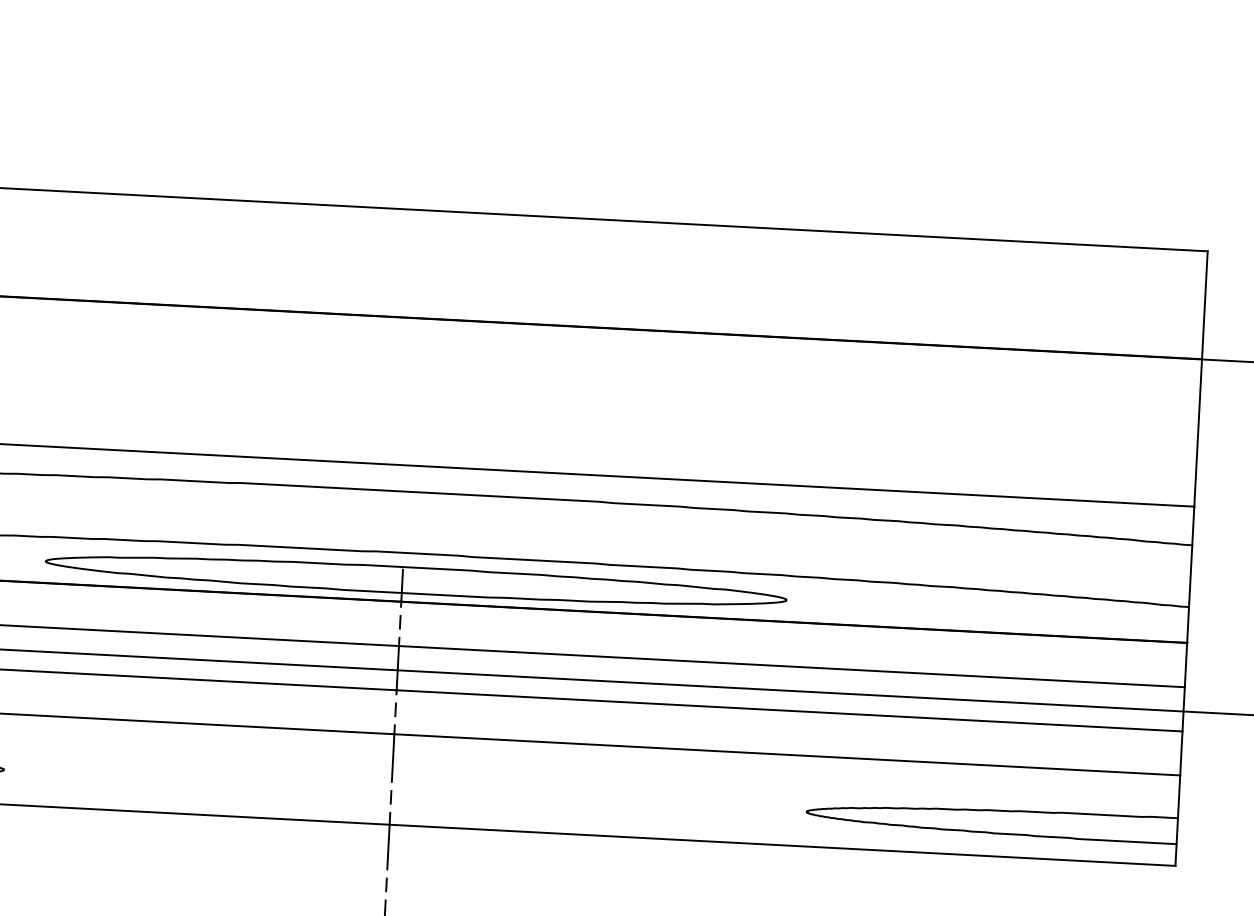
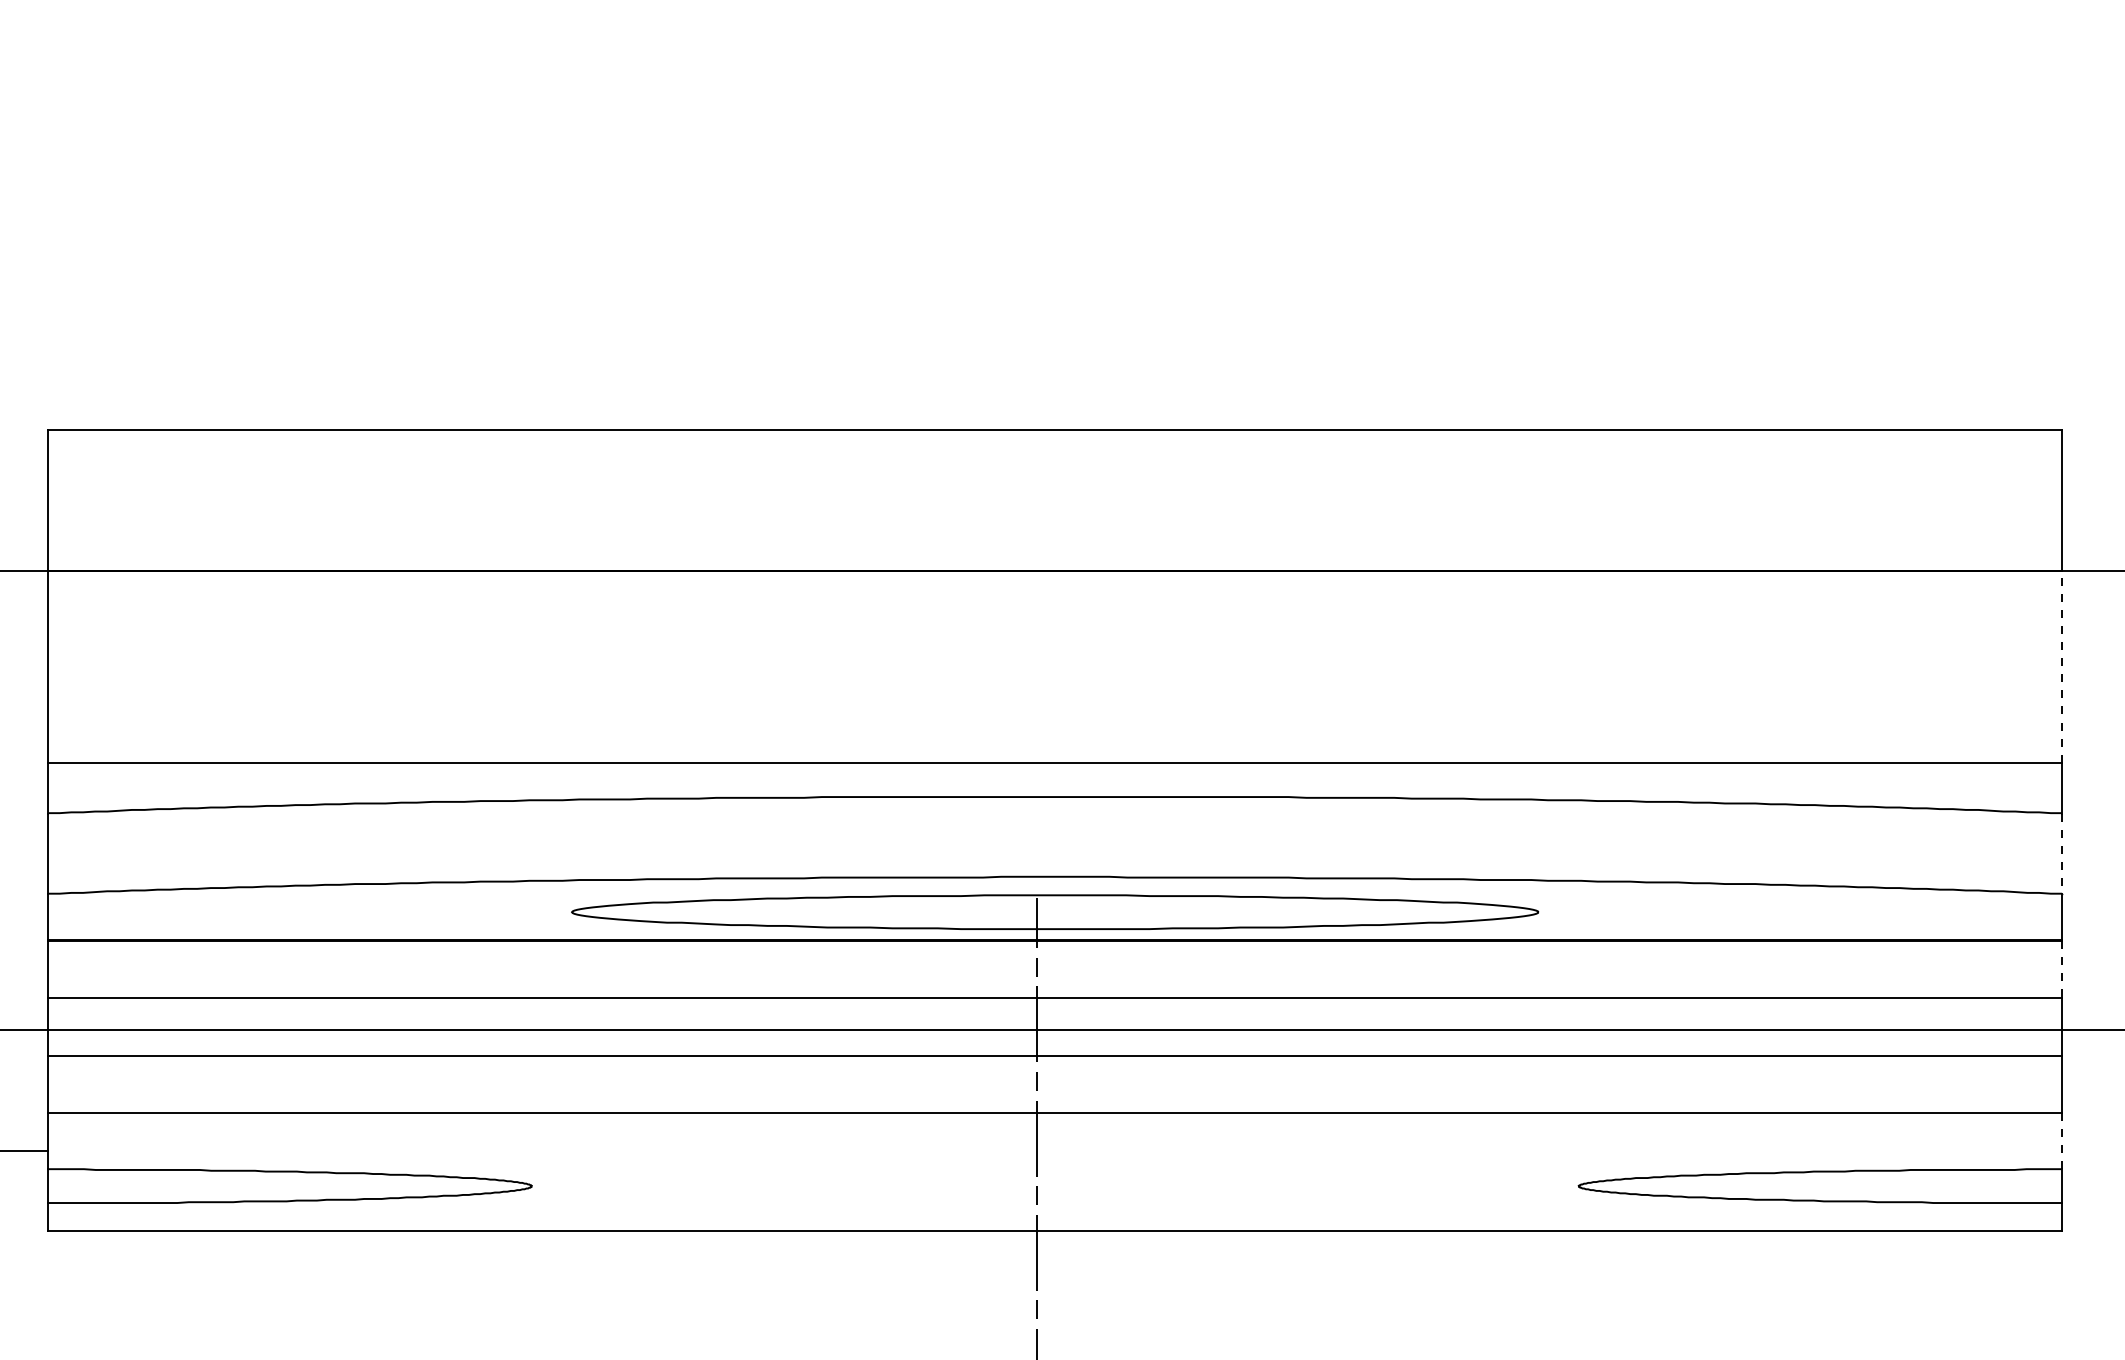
line: (1198, 432) -> (2062, 666), solid -> dashed
line: (1190, 576) -> (2062, 854), solid -> dashed
line: (1186, 665) -> (2062, 969), solid -> dashed
line: (1179, 796) -> (2062, 1140), solid -> dashed

